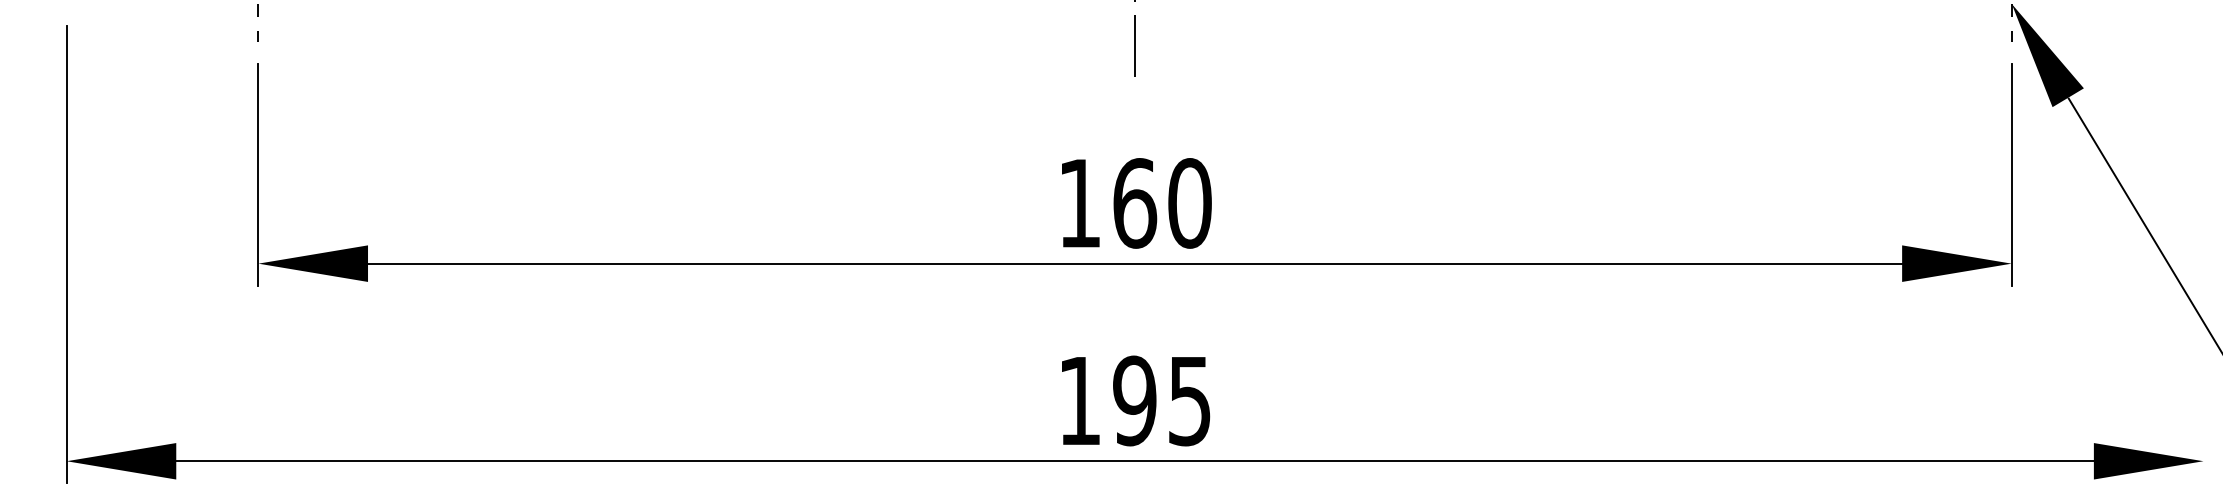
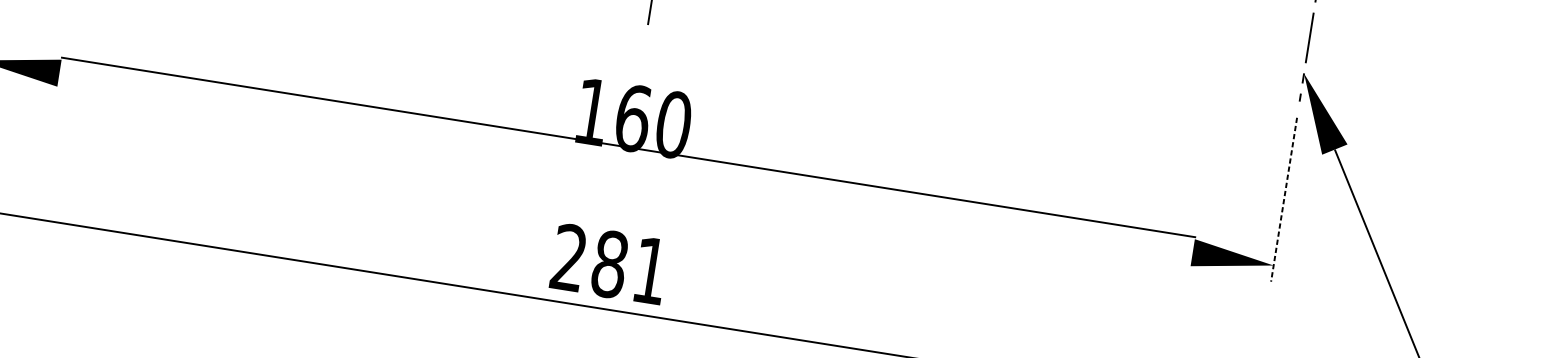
line: (2011, 174) -> (1283, 199), solid -> dashed
line: (1135, 263) -> (628, 147), moved
text: (1134, 400) -> (609, 263), 195 -> 281

